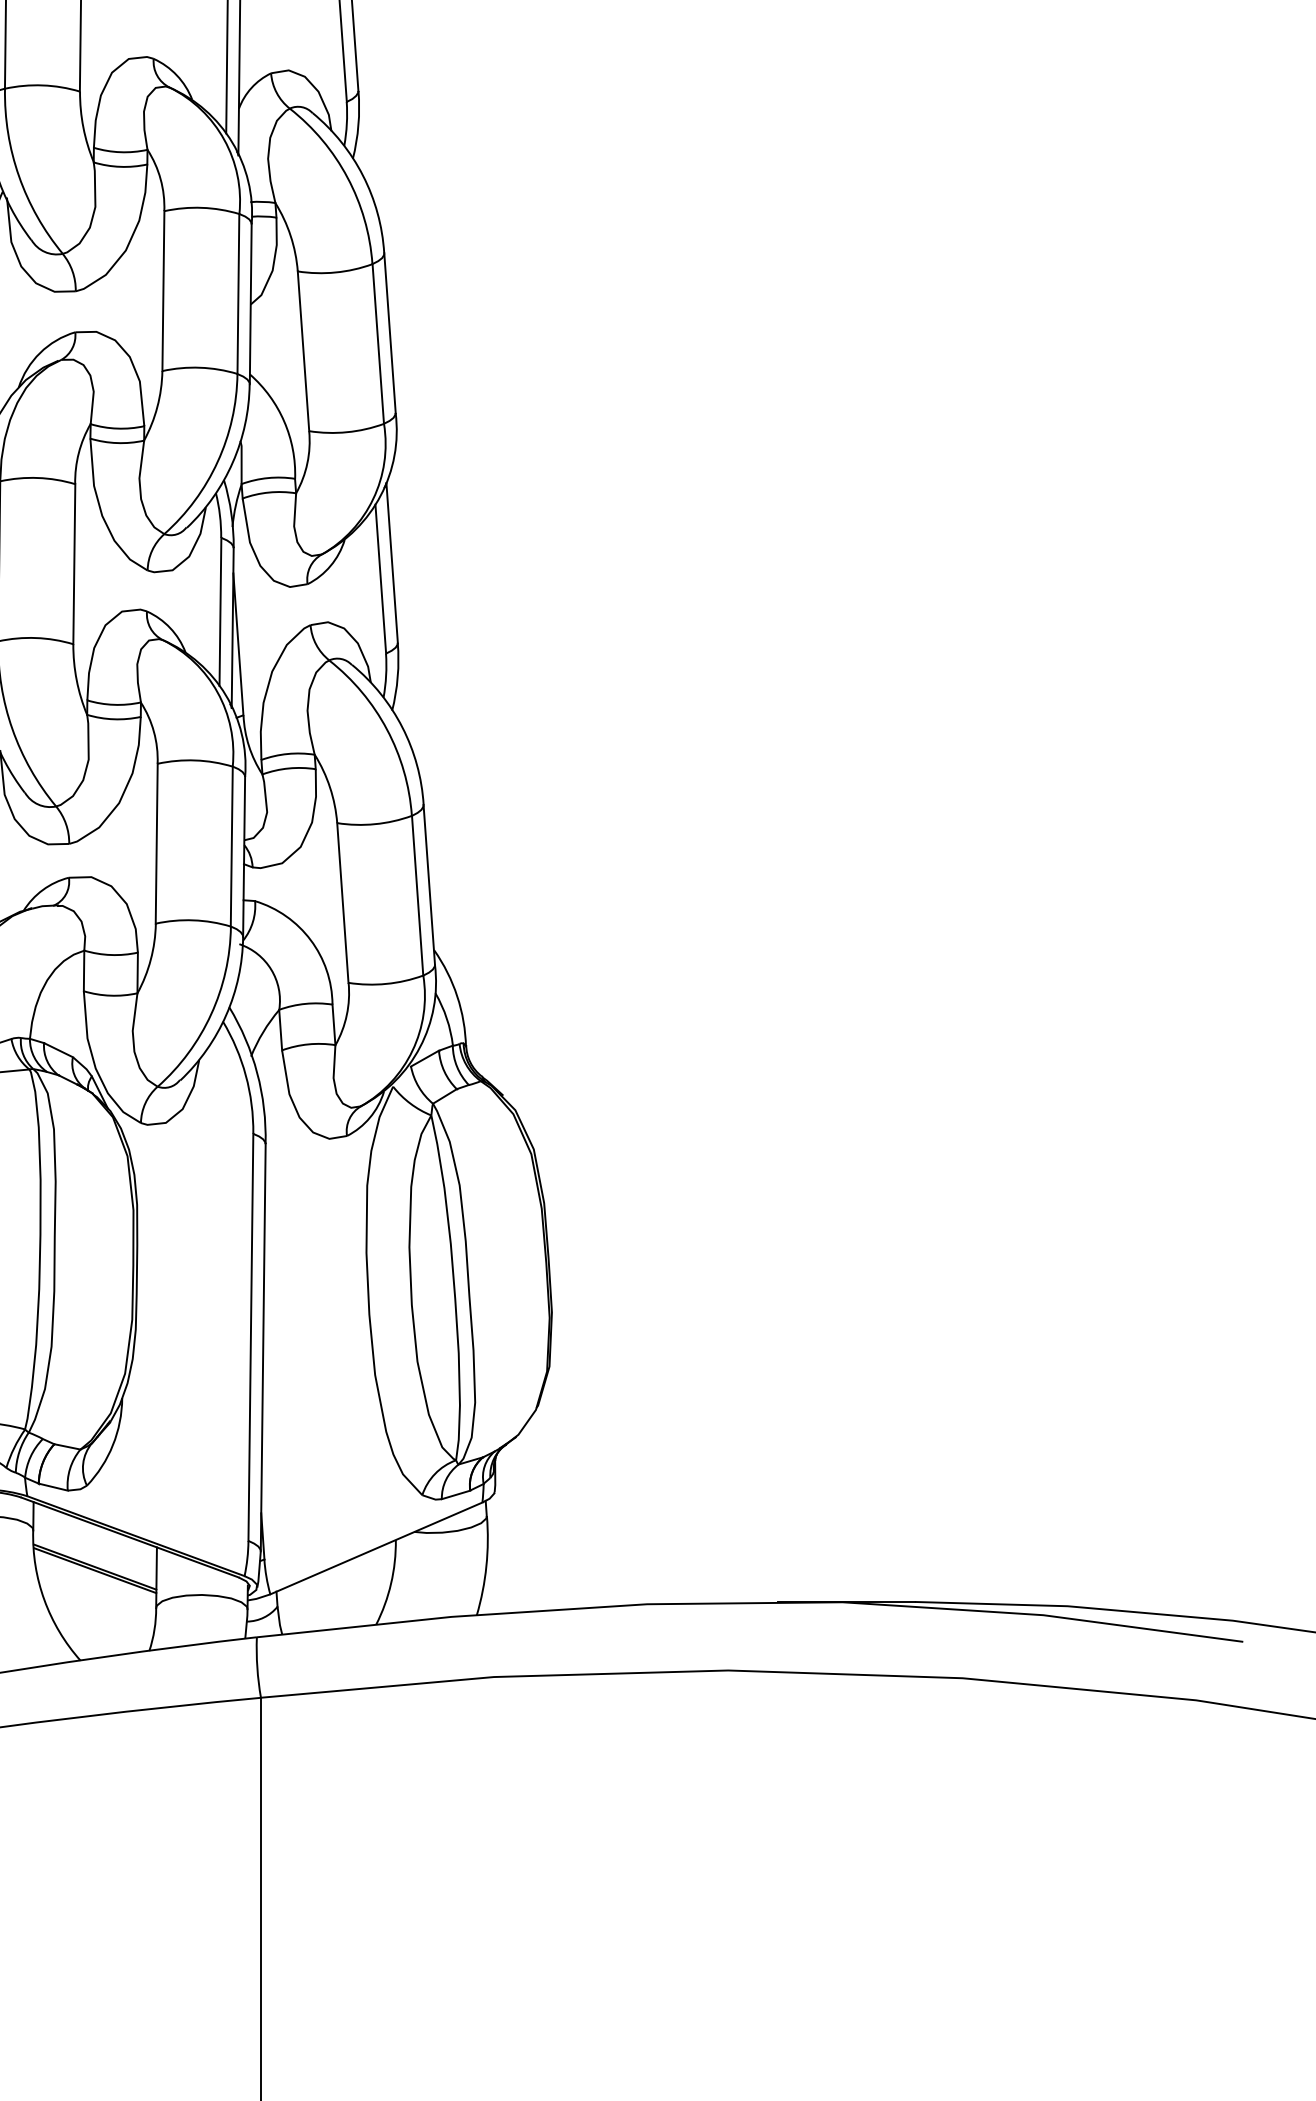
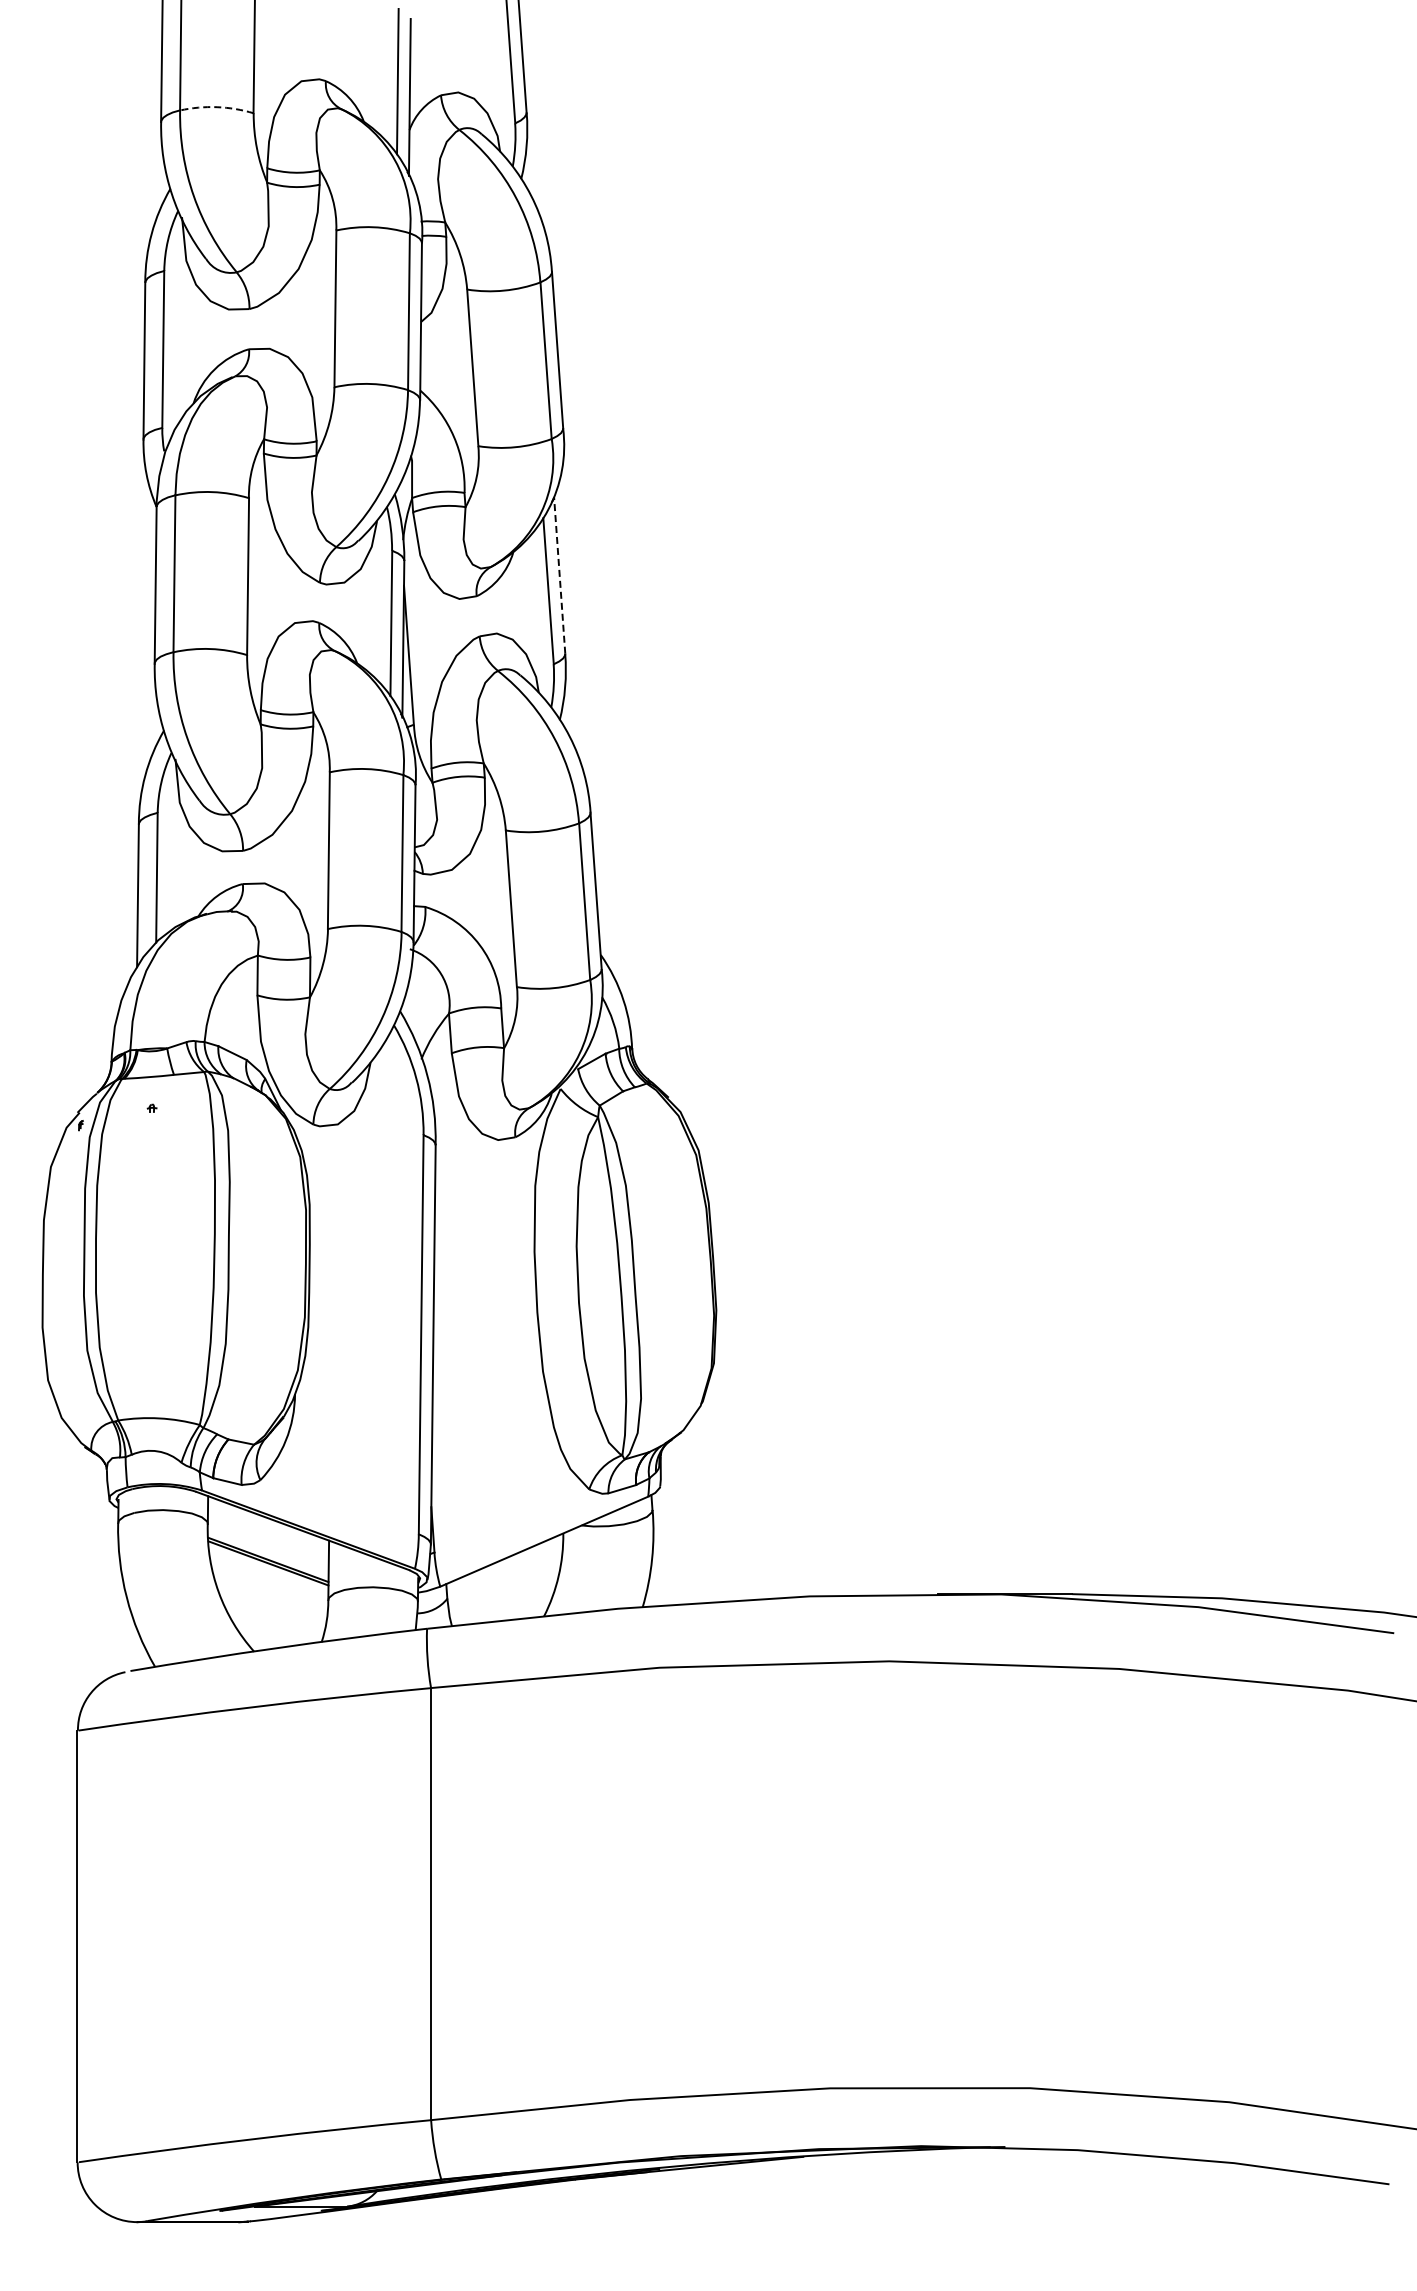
arc: (43, 85) -> (217, 107), solid -> dashed
line: (391, 563) -> (559, 575), solid -> dashed

